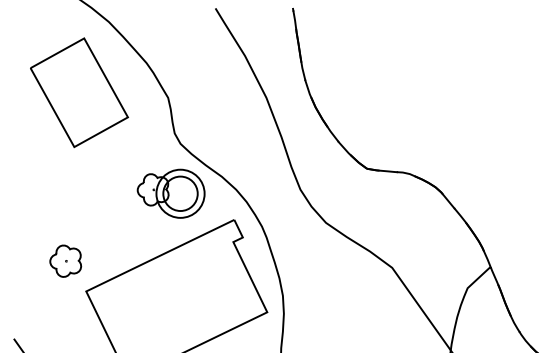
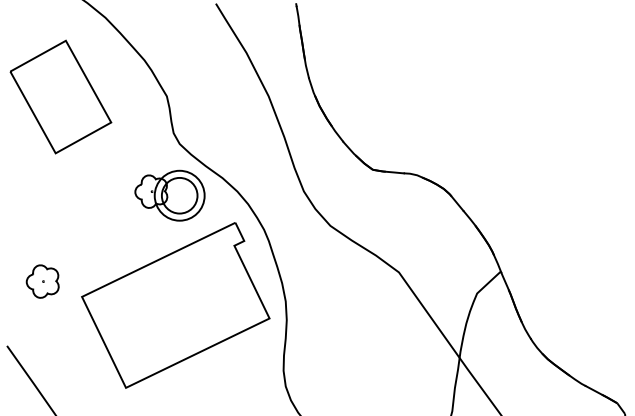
part: (78, 92) -> (60, 96), moved
part: (65, 261) -> (42, 281), moved

